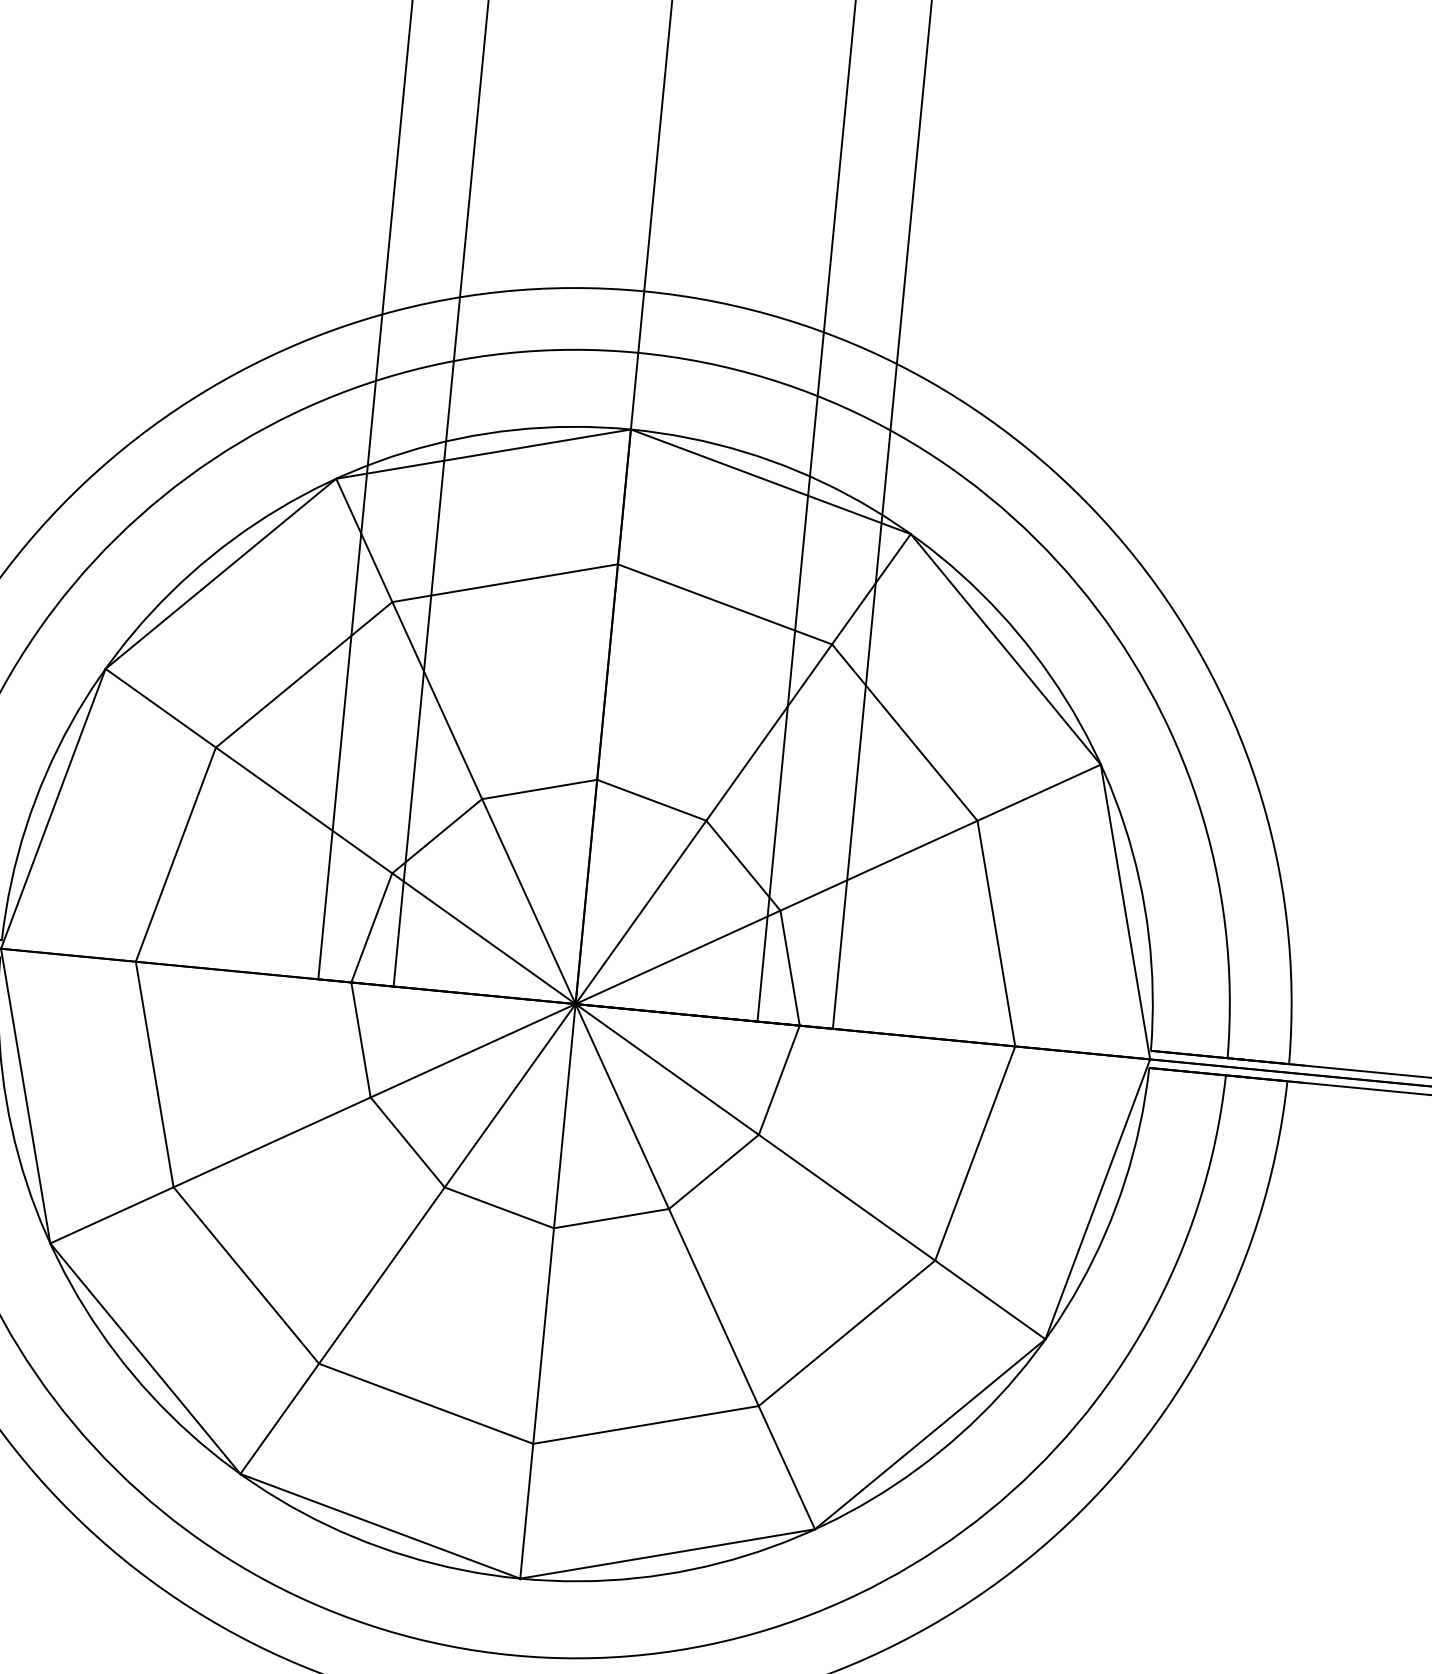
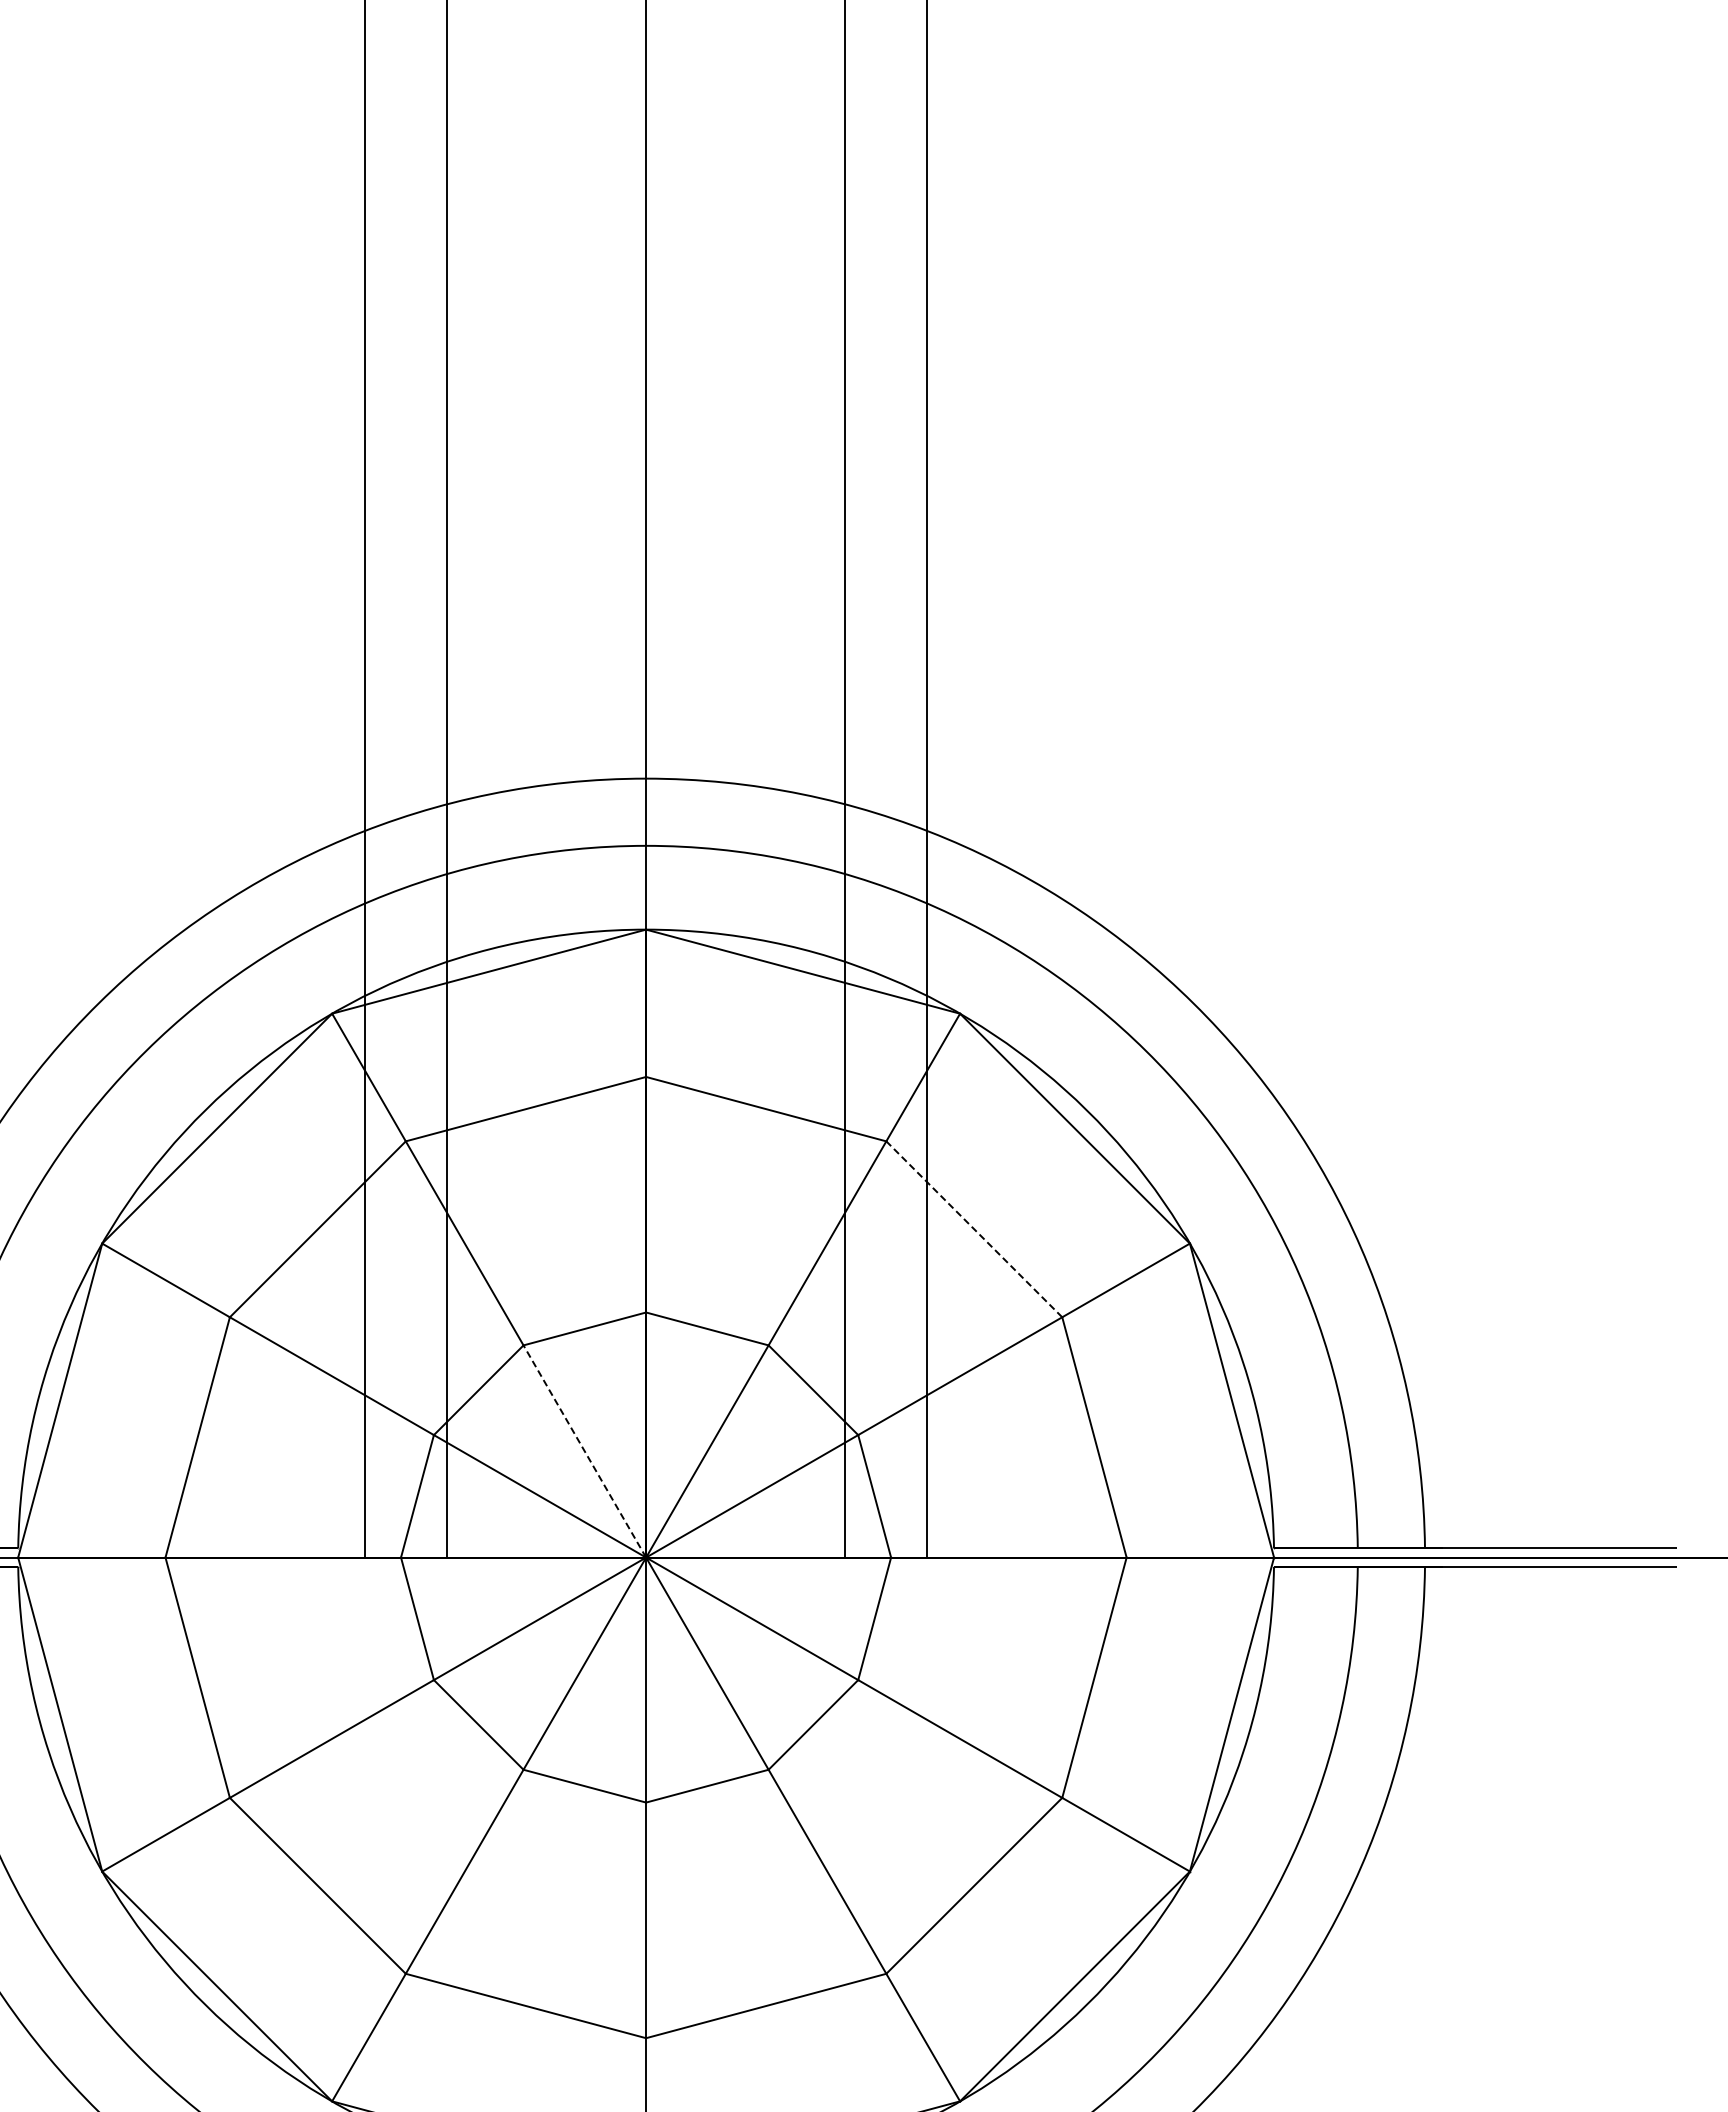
line: (904, 731) -> (973, 1228), solid -> dashed
line: (528, 901) -> (584, 1451), solid -> dashed

